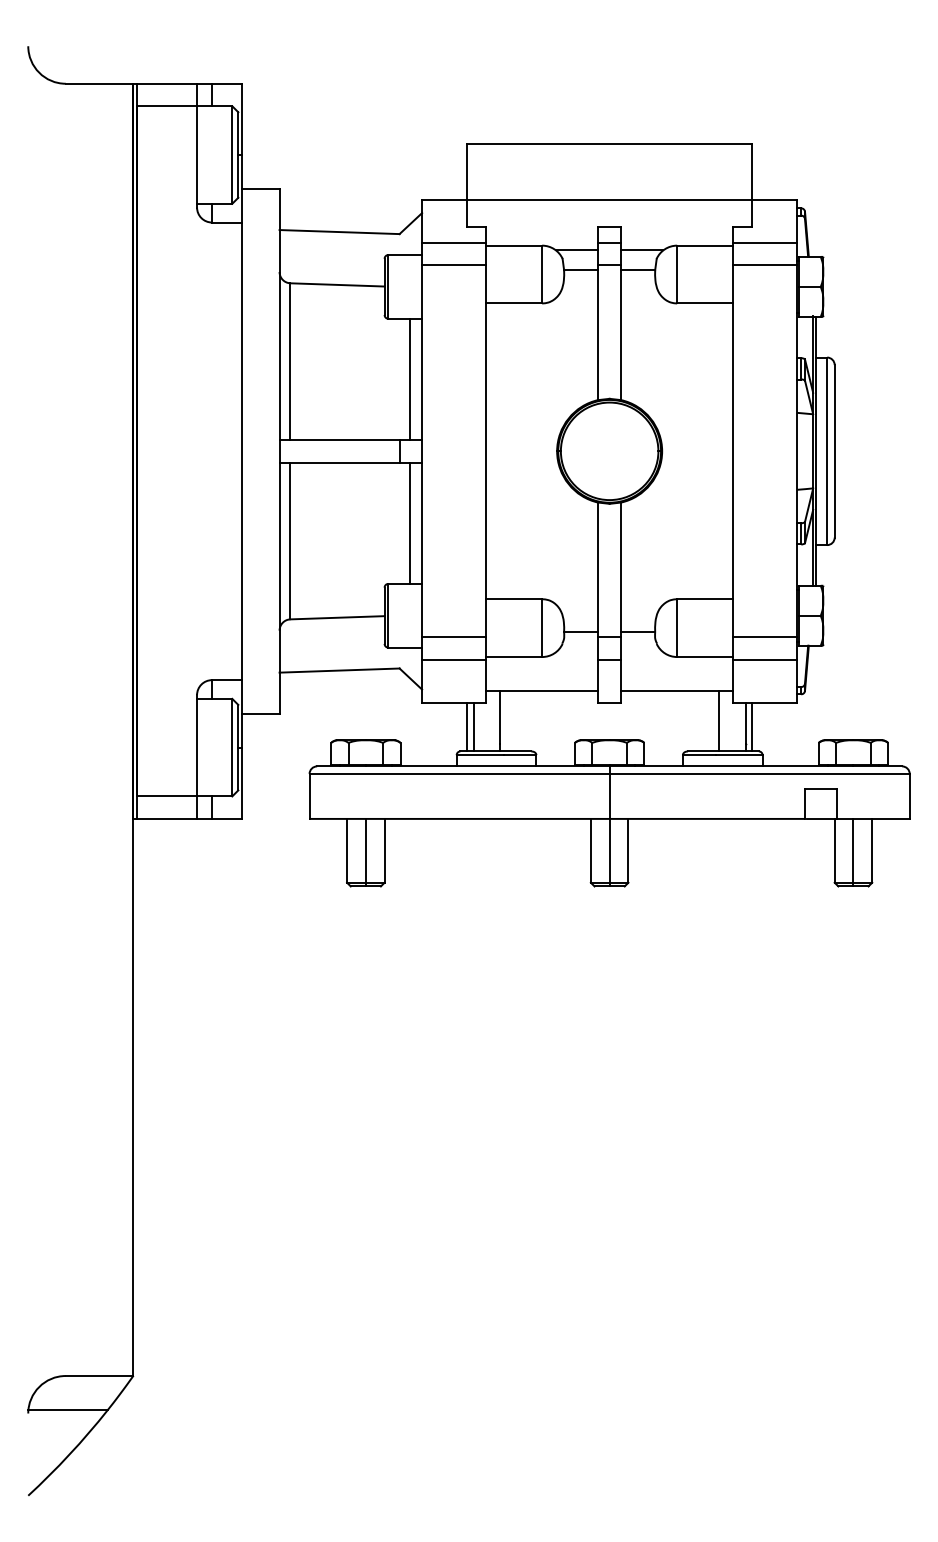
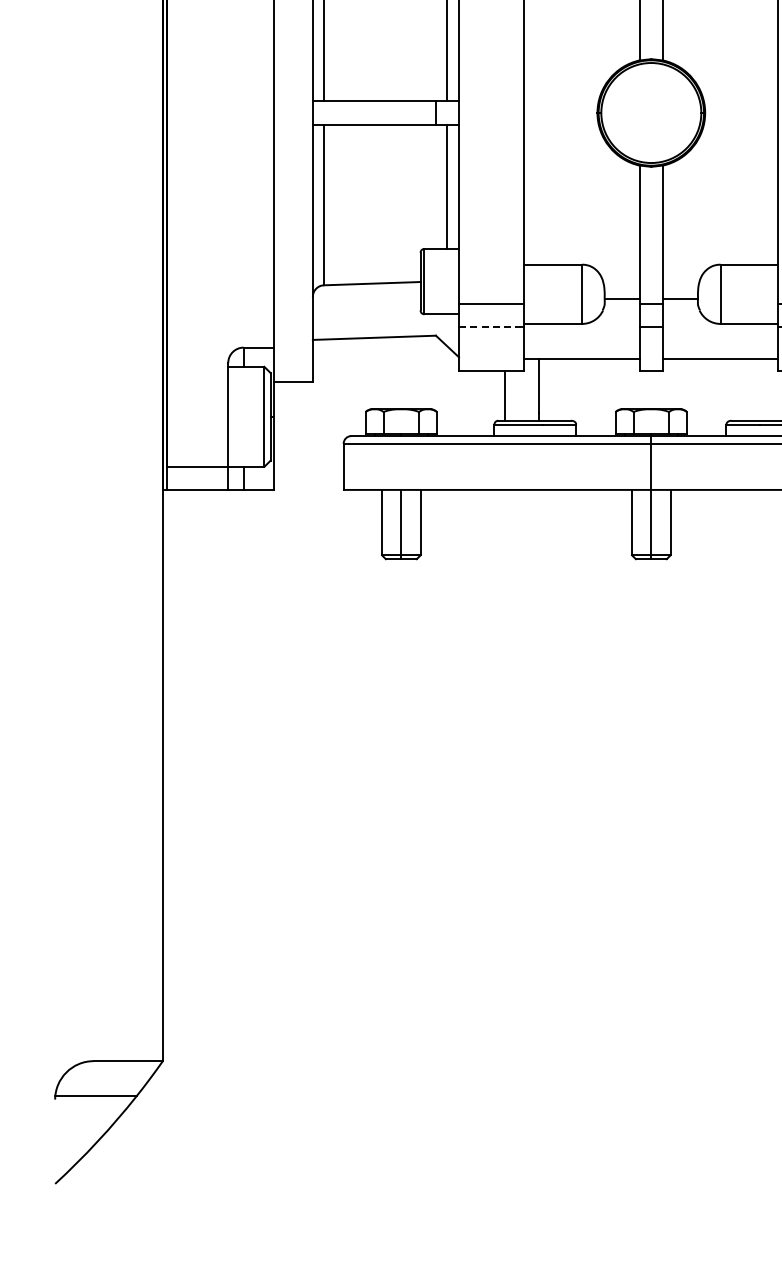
line: (453, 659) -> (491, 326), solid -> dashed
line: (719, 721) -> (763, 390), removed
line: (473, 726) -> (511, 395), removed

